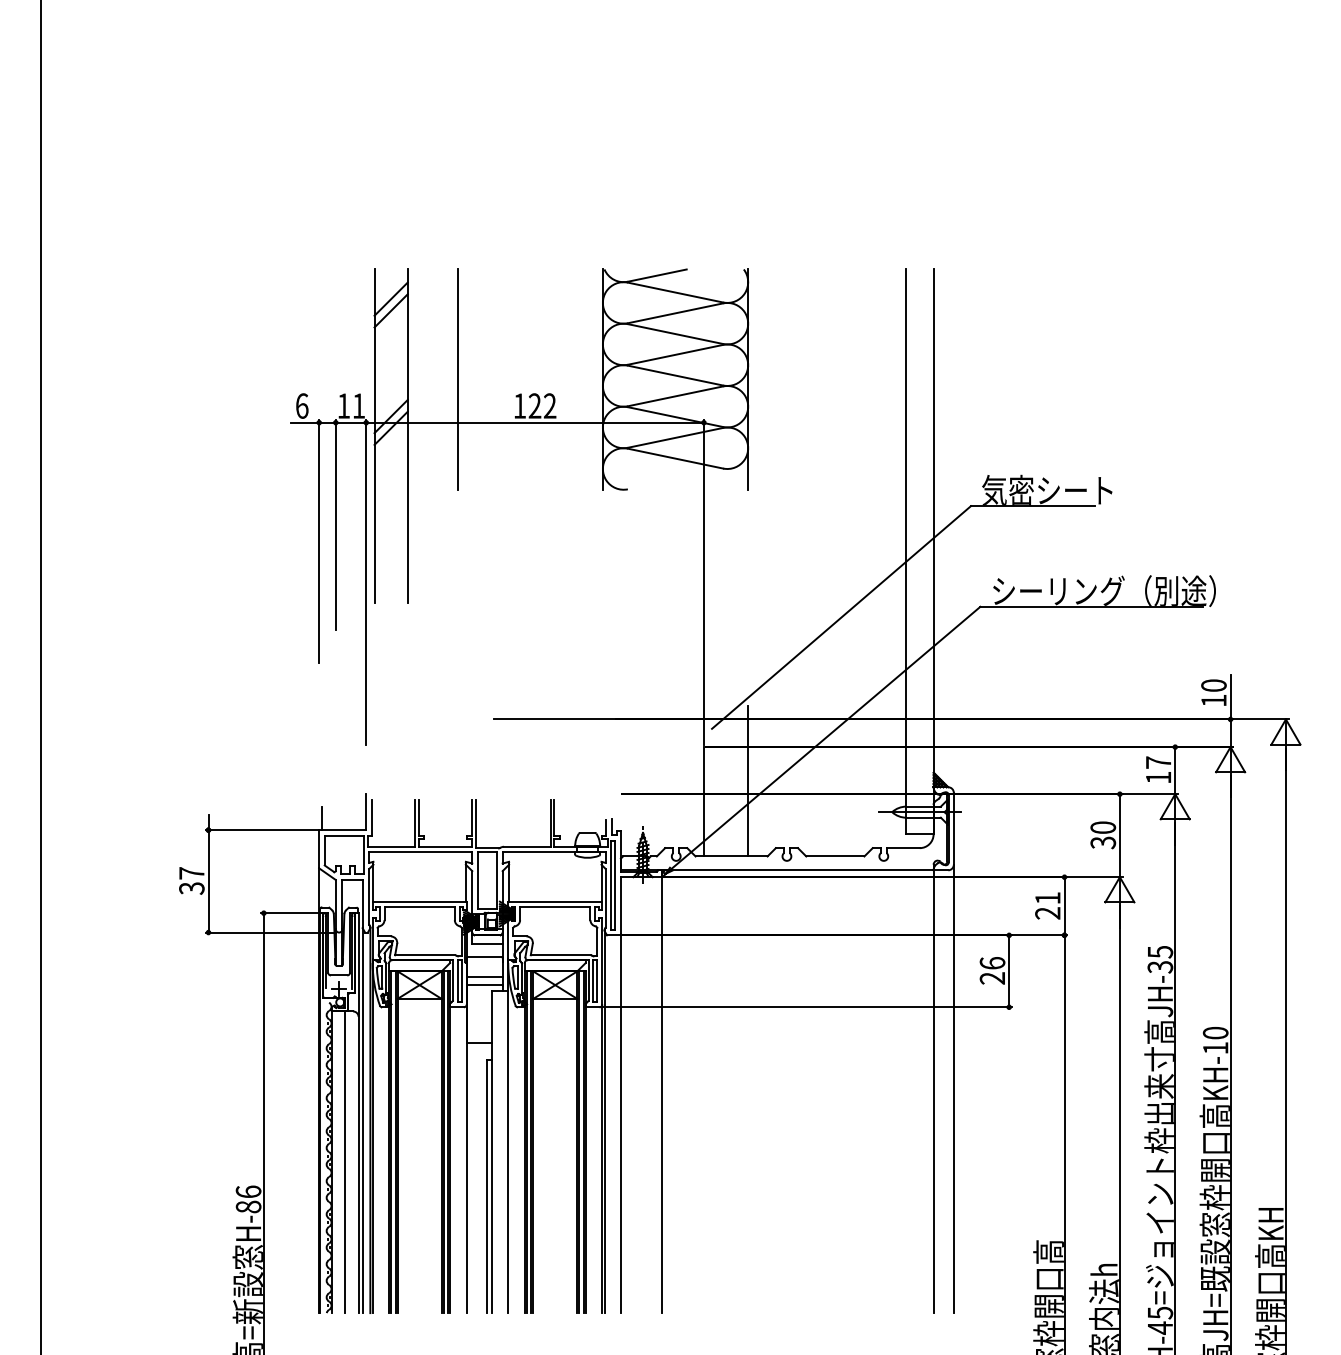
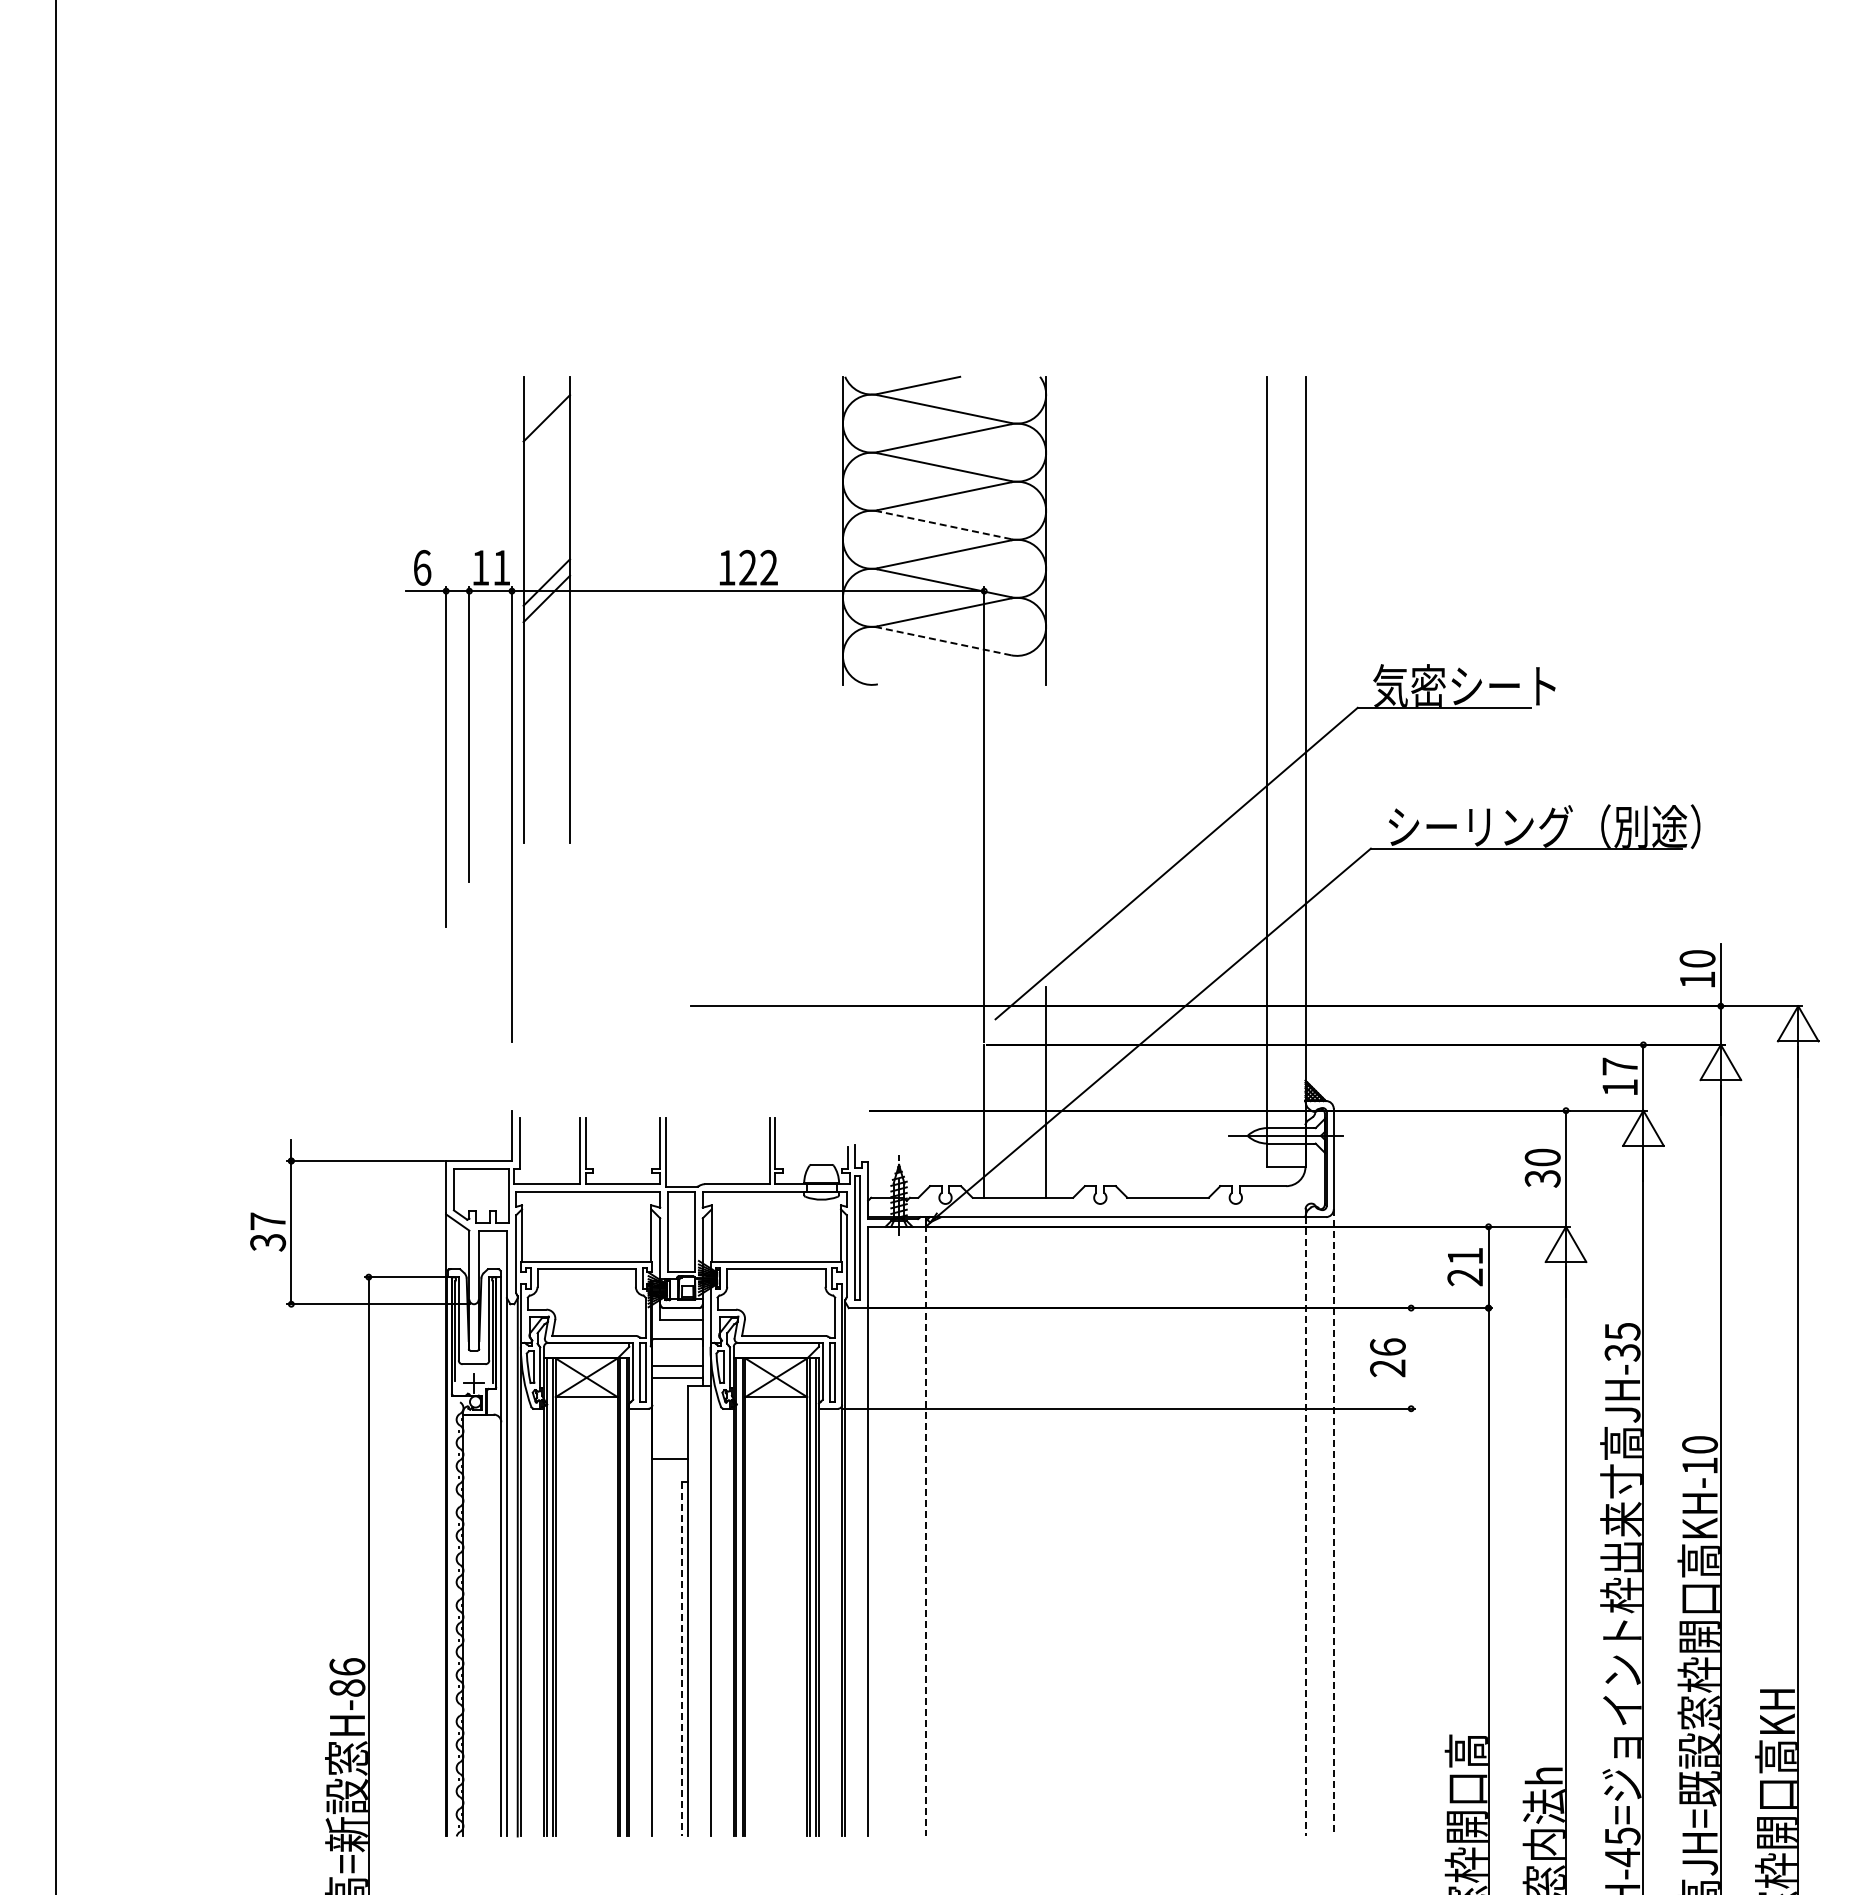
line: (390, 310) -> (546, 434), removed
line: (675, 375) -> (944, 525), solid -> dashed
line: (457, 379) -> (639, 530), removed
line: (675, 458) -> (944, 641), solid -> dashed
line: (322, 819) -> (450, 1145), removed
line: (1009, 971) -> (1411, 1358), removed
line: (953, 1088) -> (1333, 1522), solid -> dashed
line: (933, 1091) -> (1305, 1526), solid -> dashed
line: (662, 1094) -> (926, 1530), solid -> dashed
line: (345, 1162) -> (482, 1625), removed
line: (487, 1186) -> (681, 1659), solid -> dashed

